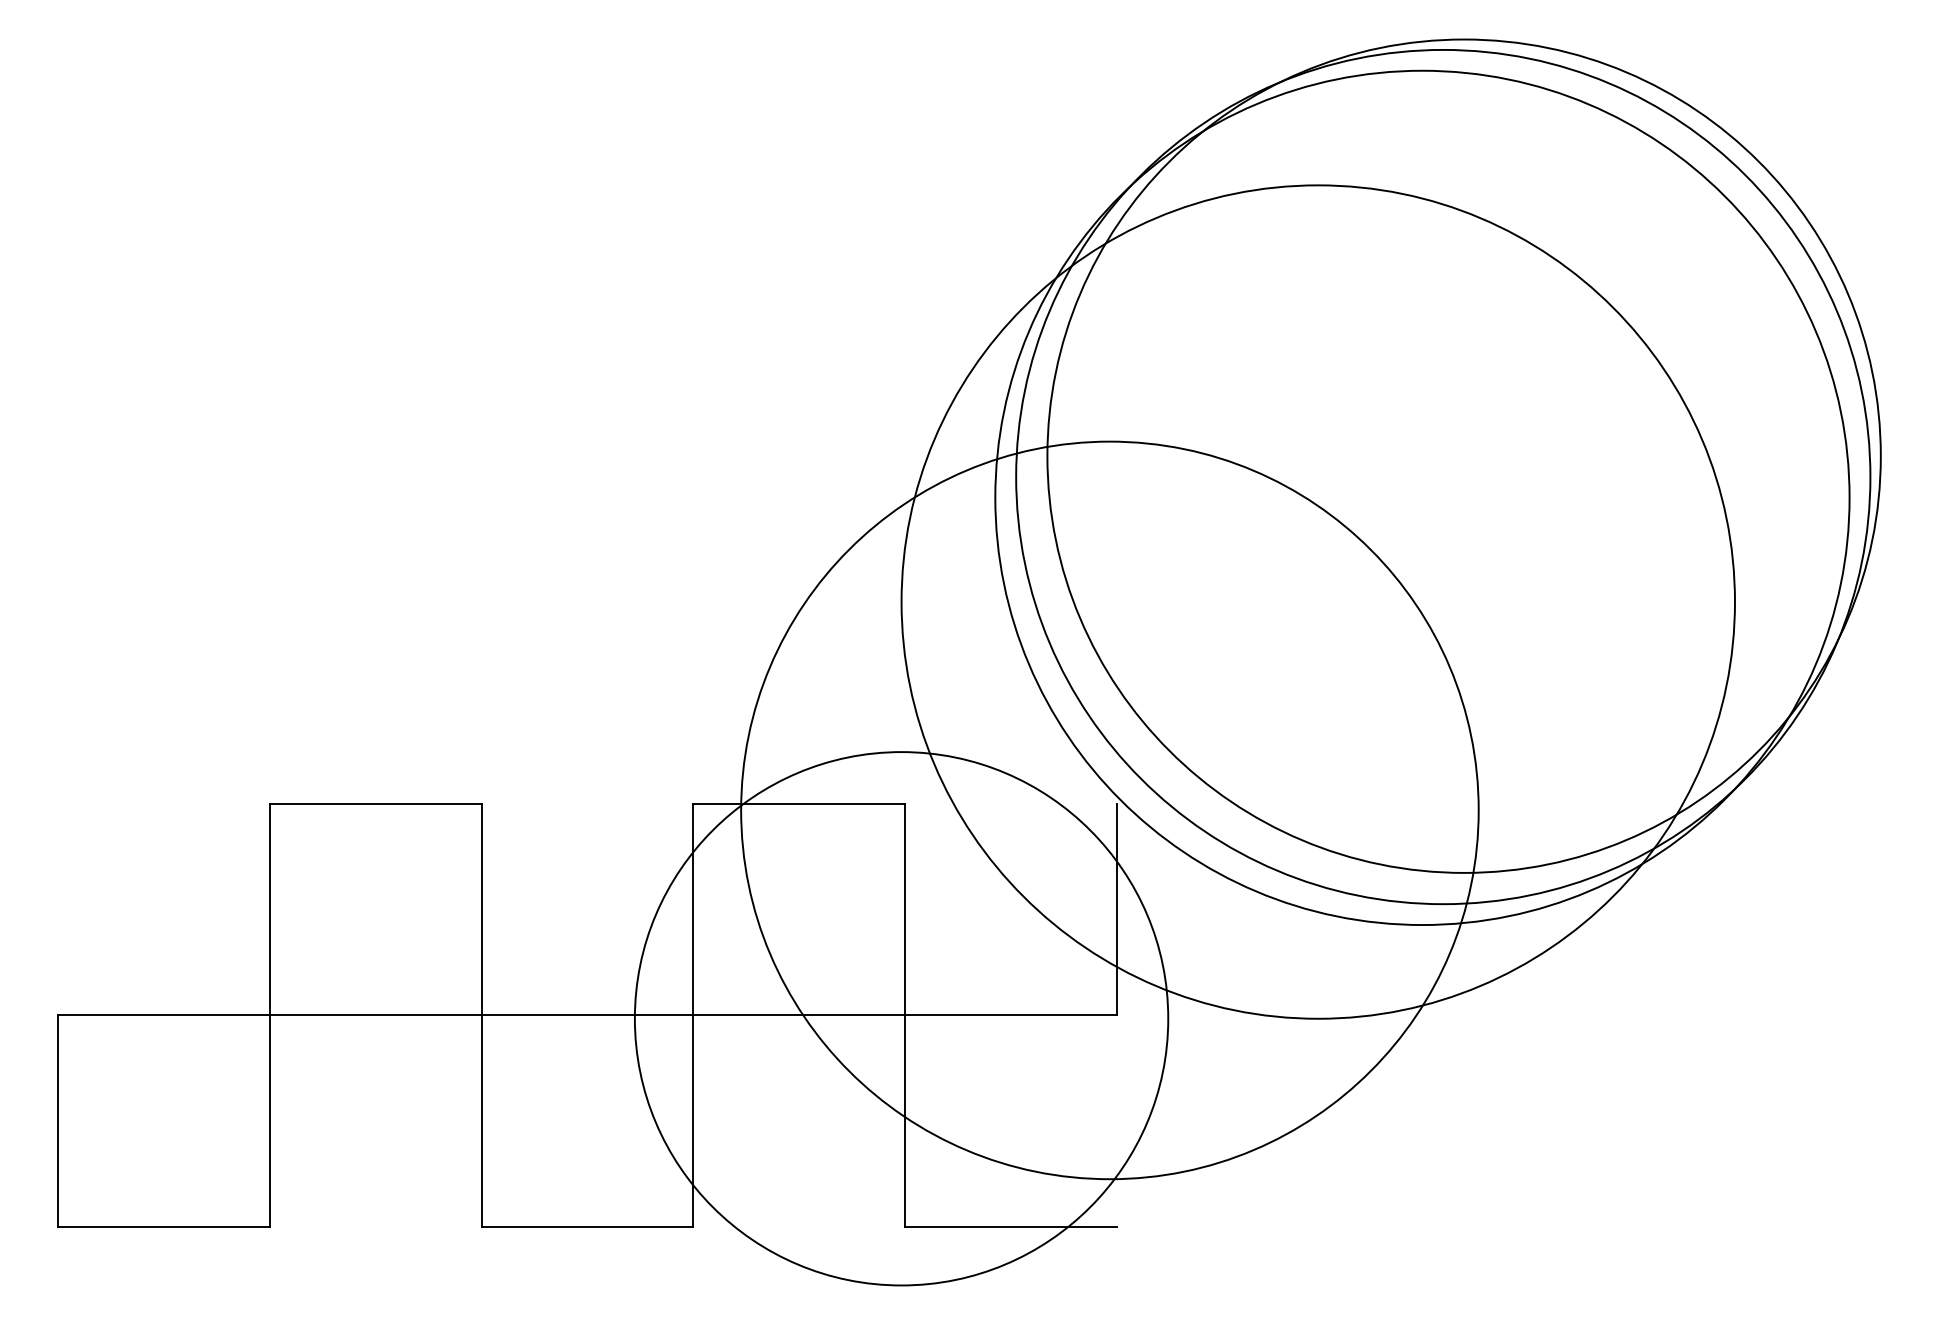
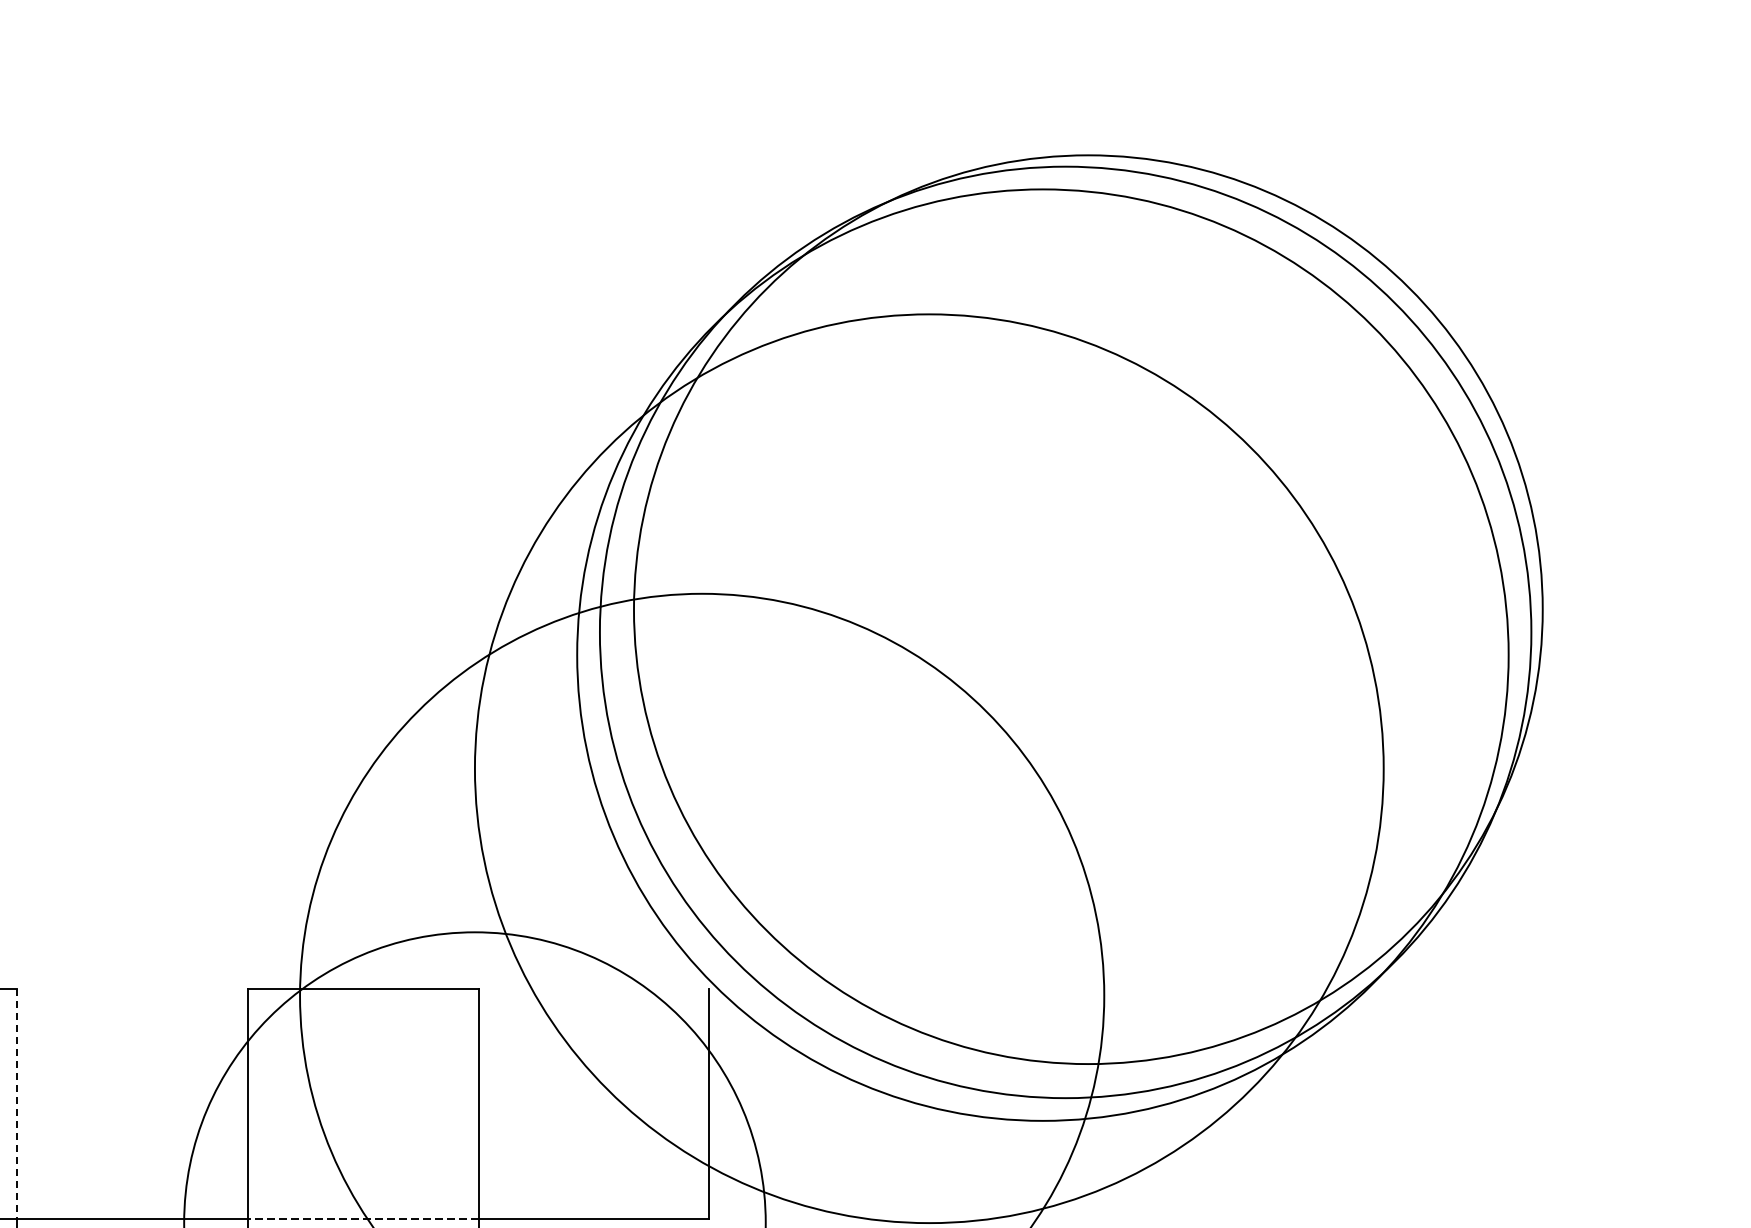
line: (481, 909) -> (16, 1103), solid -> dashed
line: (799, 1015) -> (363, 1219), solid -> dashed

